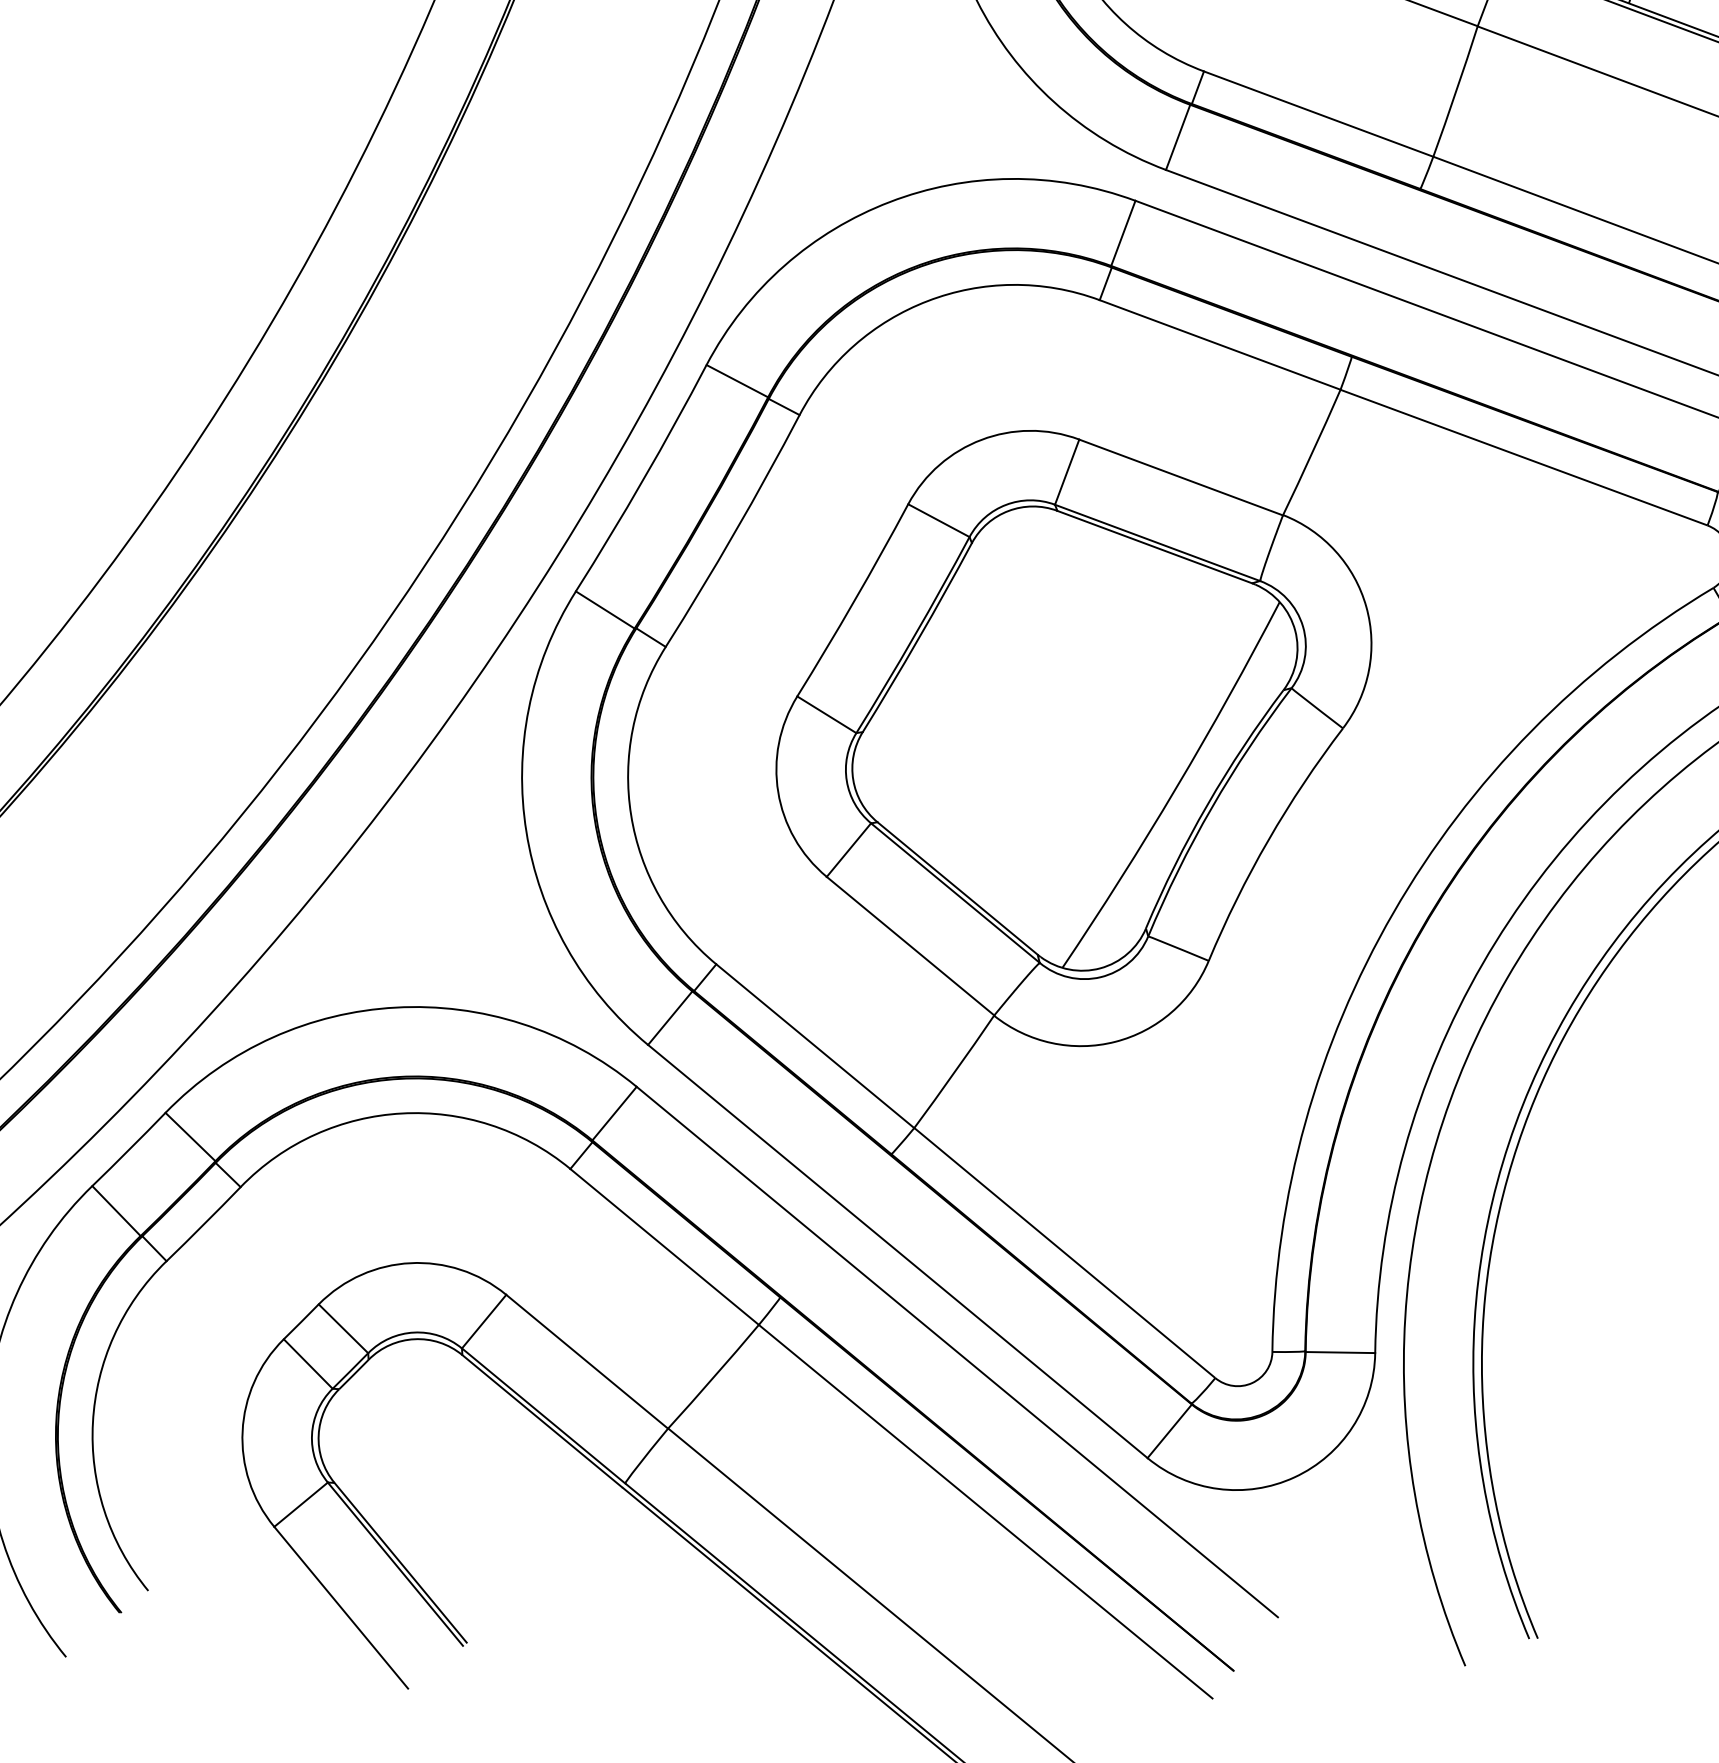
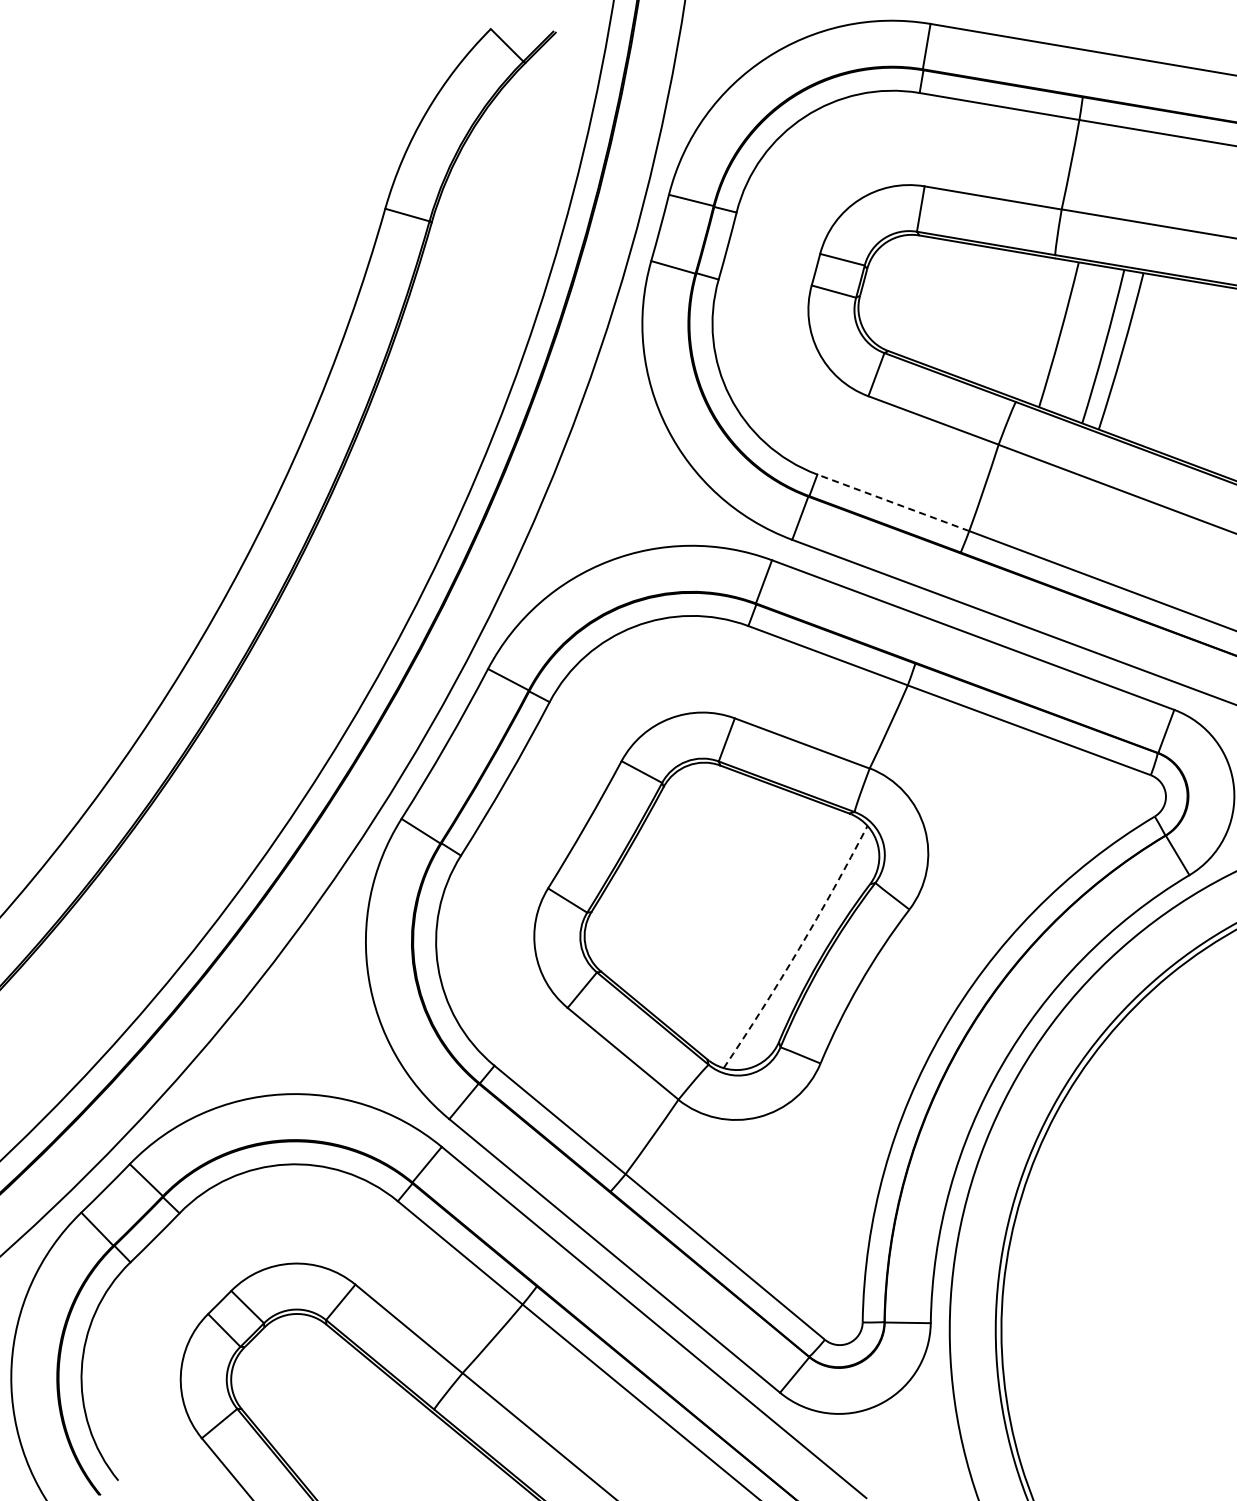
line: (1317, 113) -> (892, 502), solid -> dashed
arc: (1176, 788) -> (799, 949), solid -> dashed

